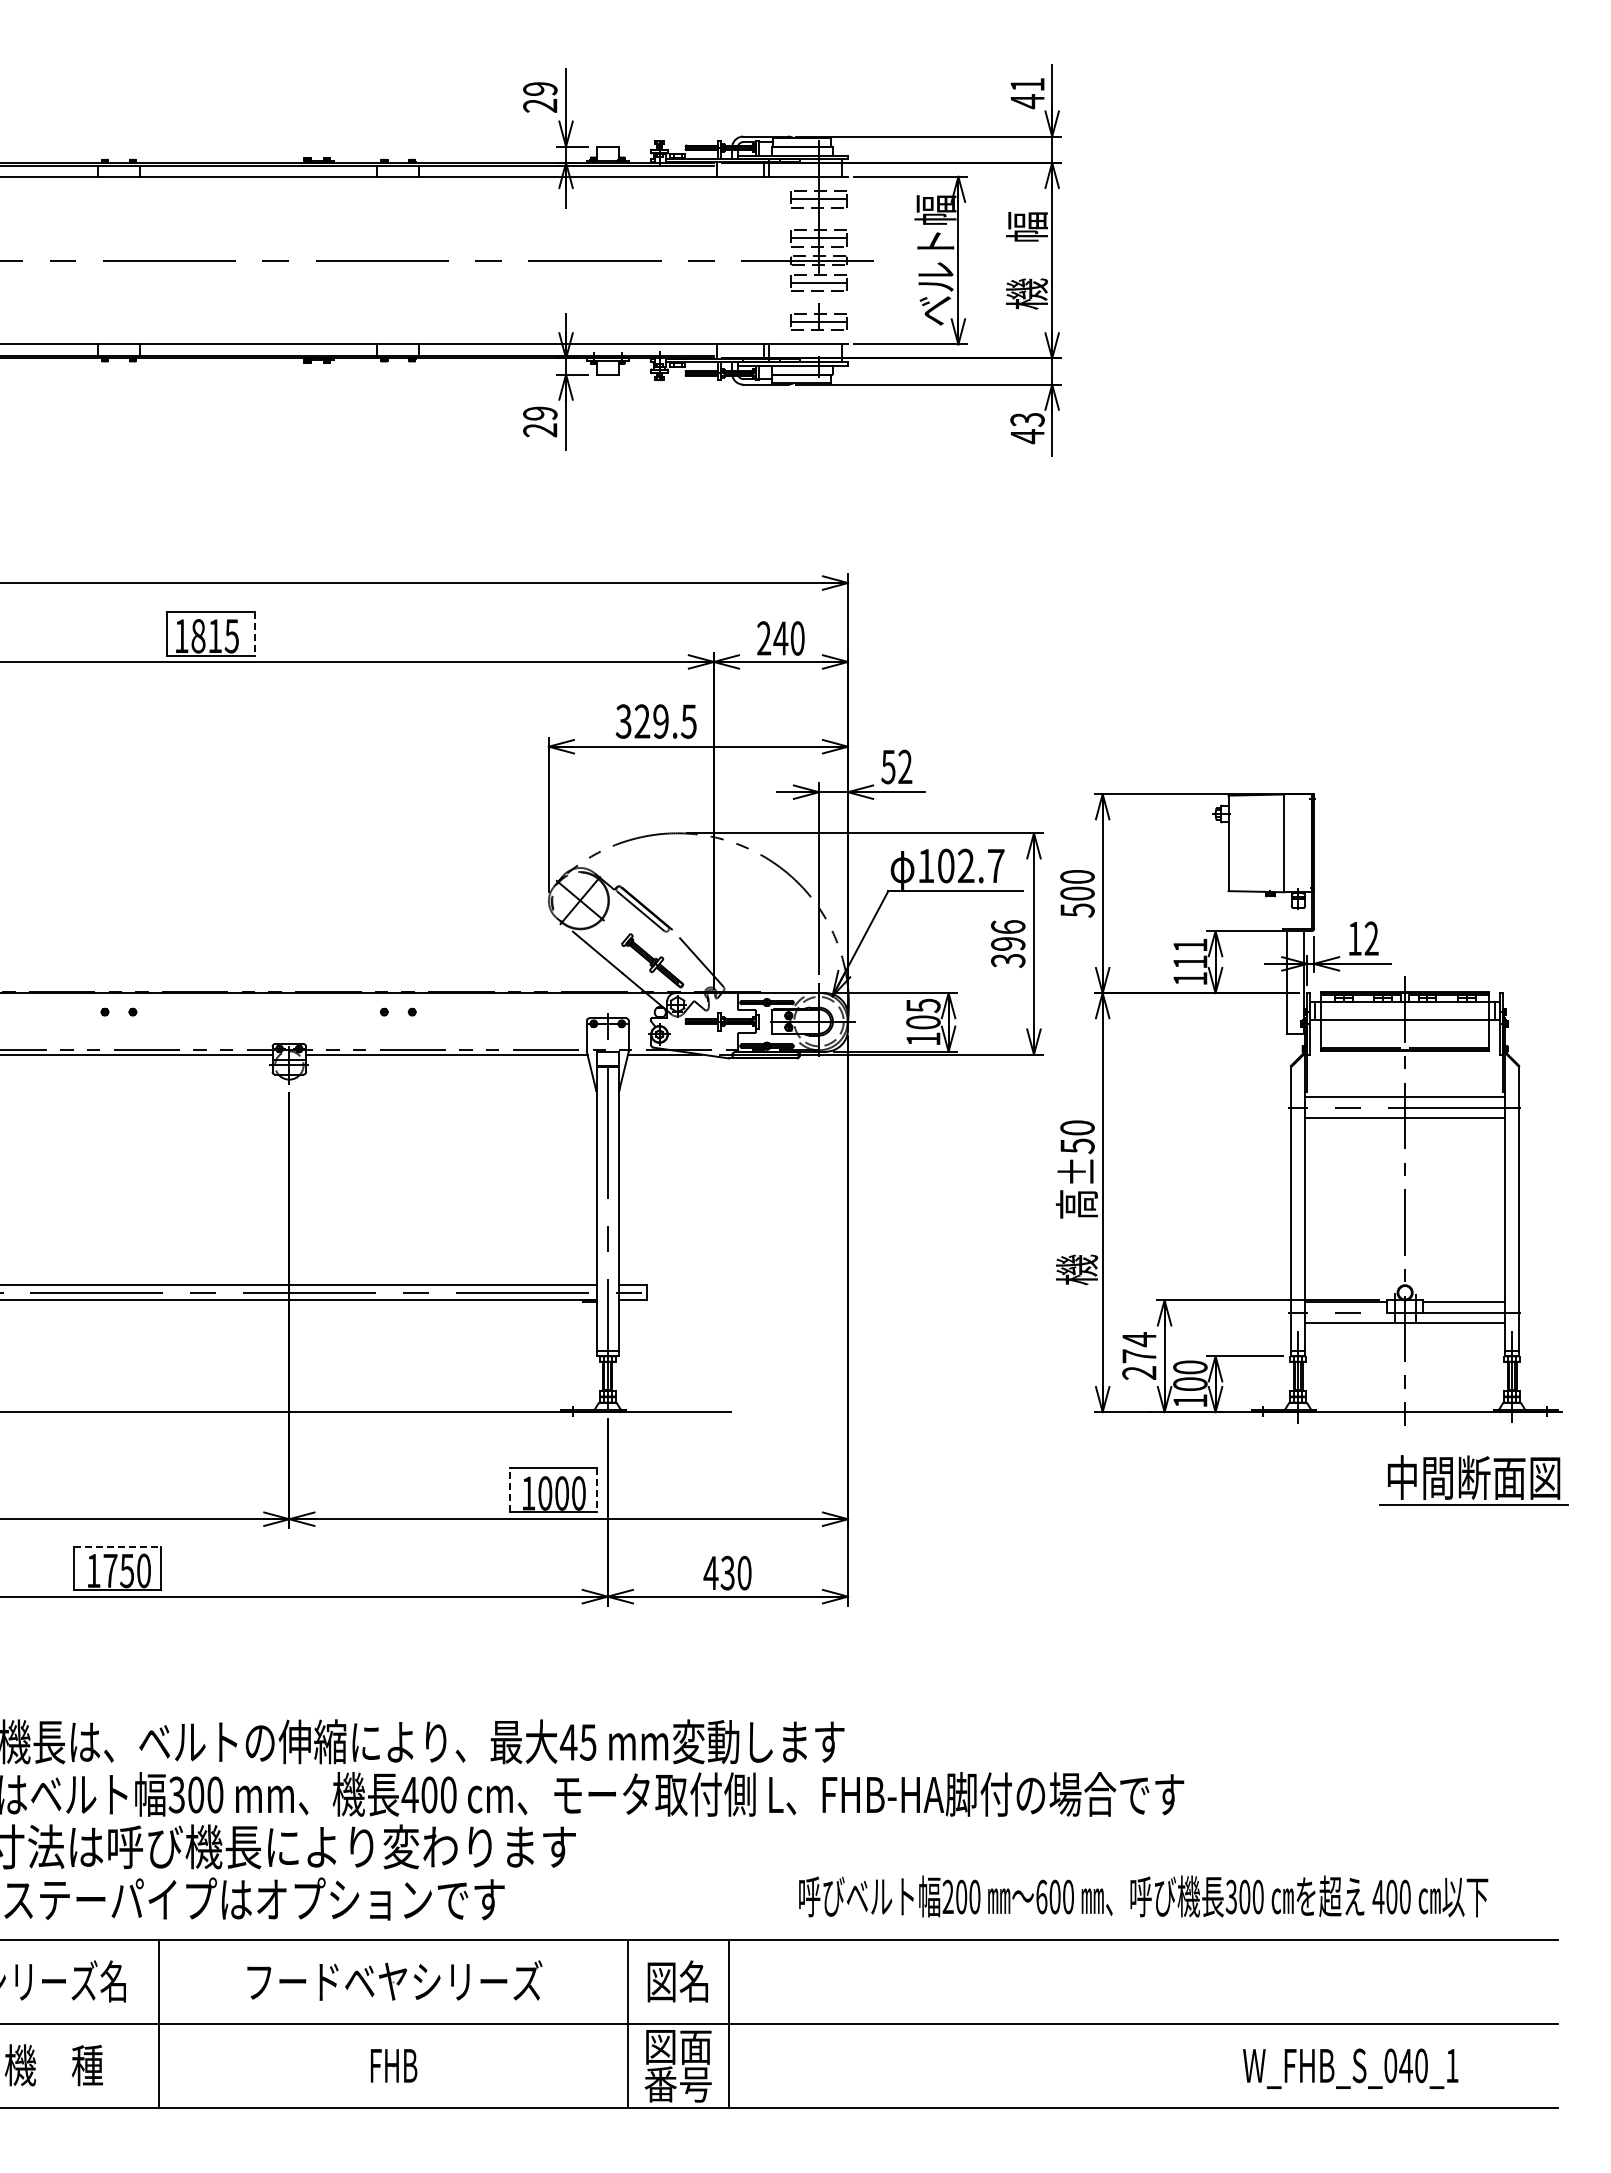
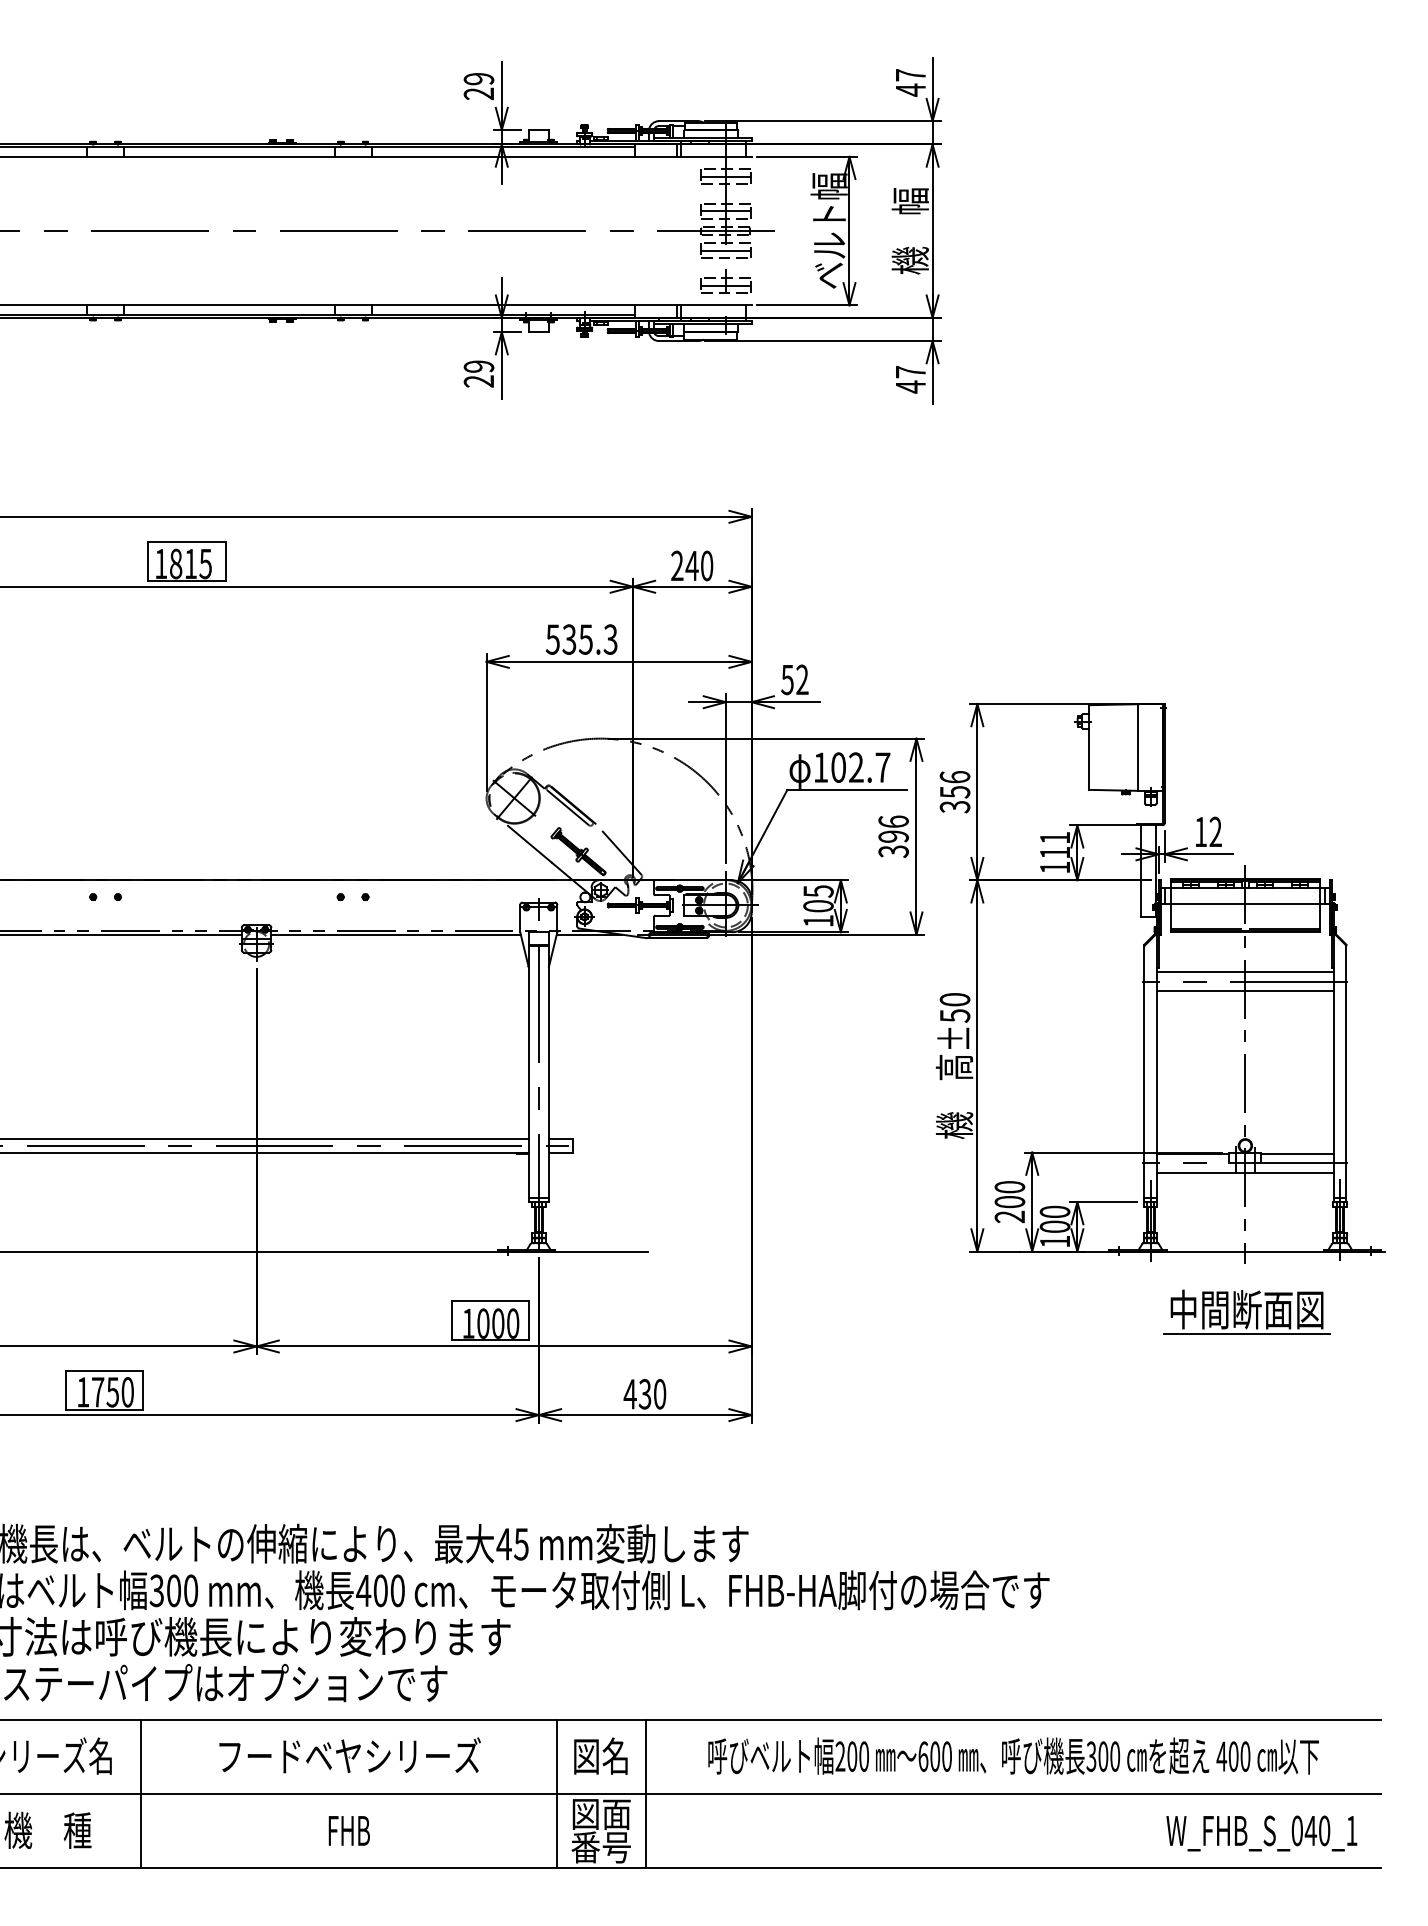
text: (1027, 84) -> (910, 75), 41 -> 47
text: (1027, 419) -> (910, 371), 43 -> 47
line: (254, 633) -> (225, 561), dashed -> solid
text: (656, 721) -> (581, 639), 329.5 -> 535.3
text: (1077, 893) -> (955, 791), 500 -> 356
text: (1139, 1347) -> (1009, 1194), 274 -> 200
part: (1473, 1480) -> (1246, 1312), moved
line: (509, 1490) -> (451, 1321), dashed -> solid
line: (596, 1490) -> (528, 1321), dashed -> solid
line: (117, 1546) -> (104, 1370), dashed -> solid
text: (1143, 1896) -> (1013, 1756), moved
text: (1350, 2068) -> (1261, 1833), moved

